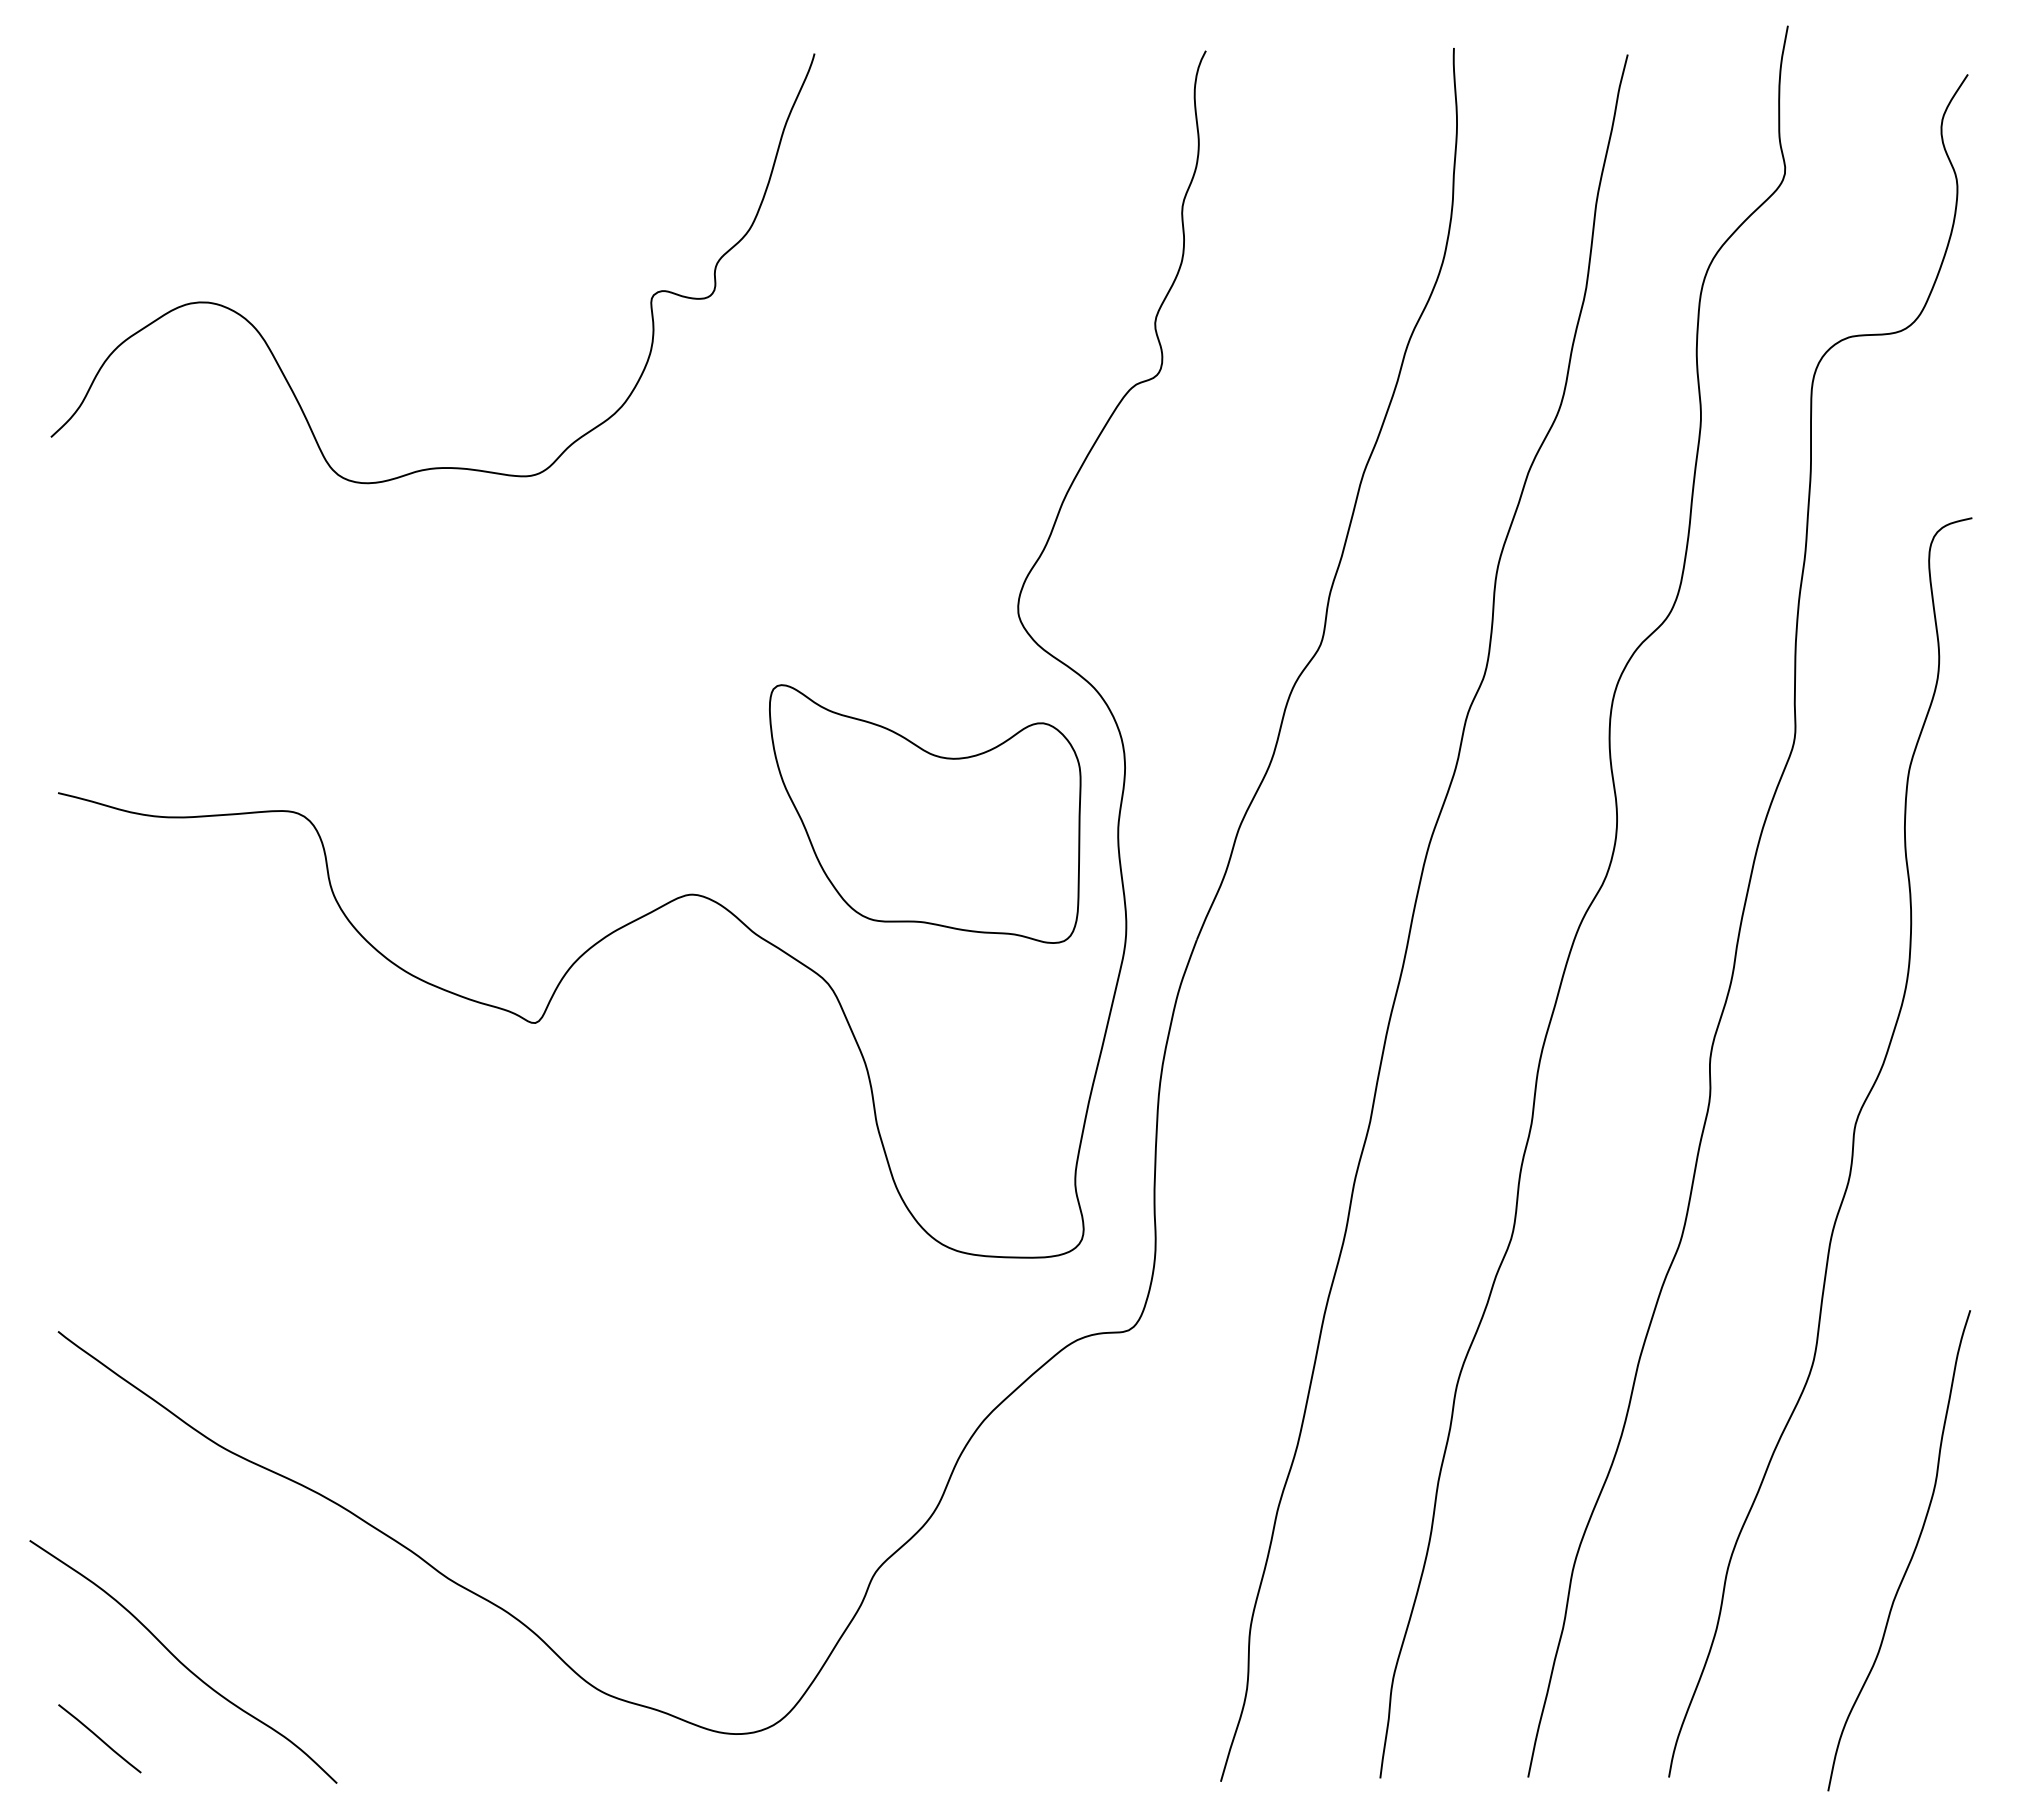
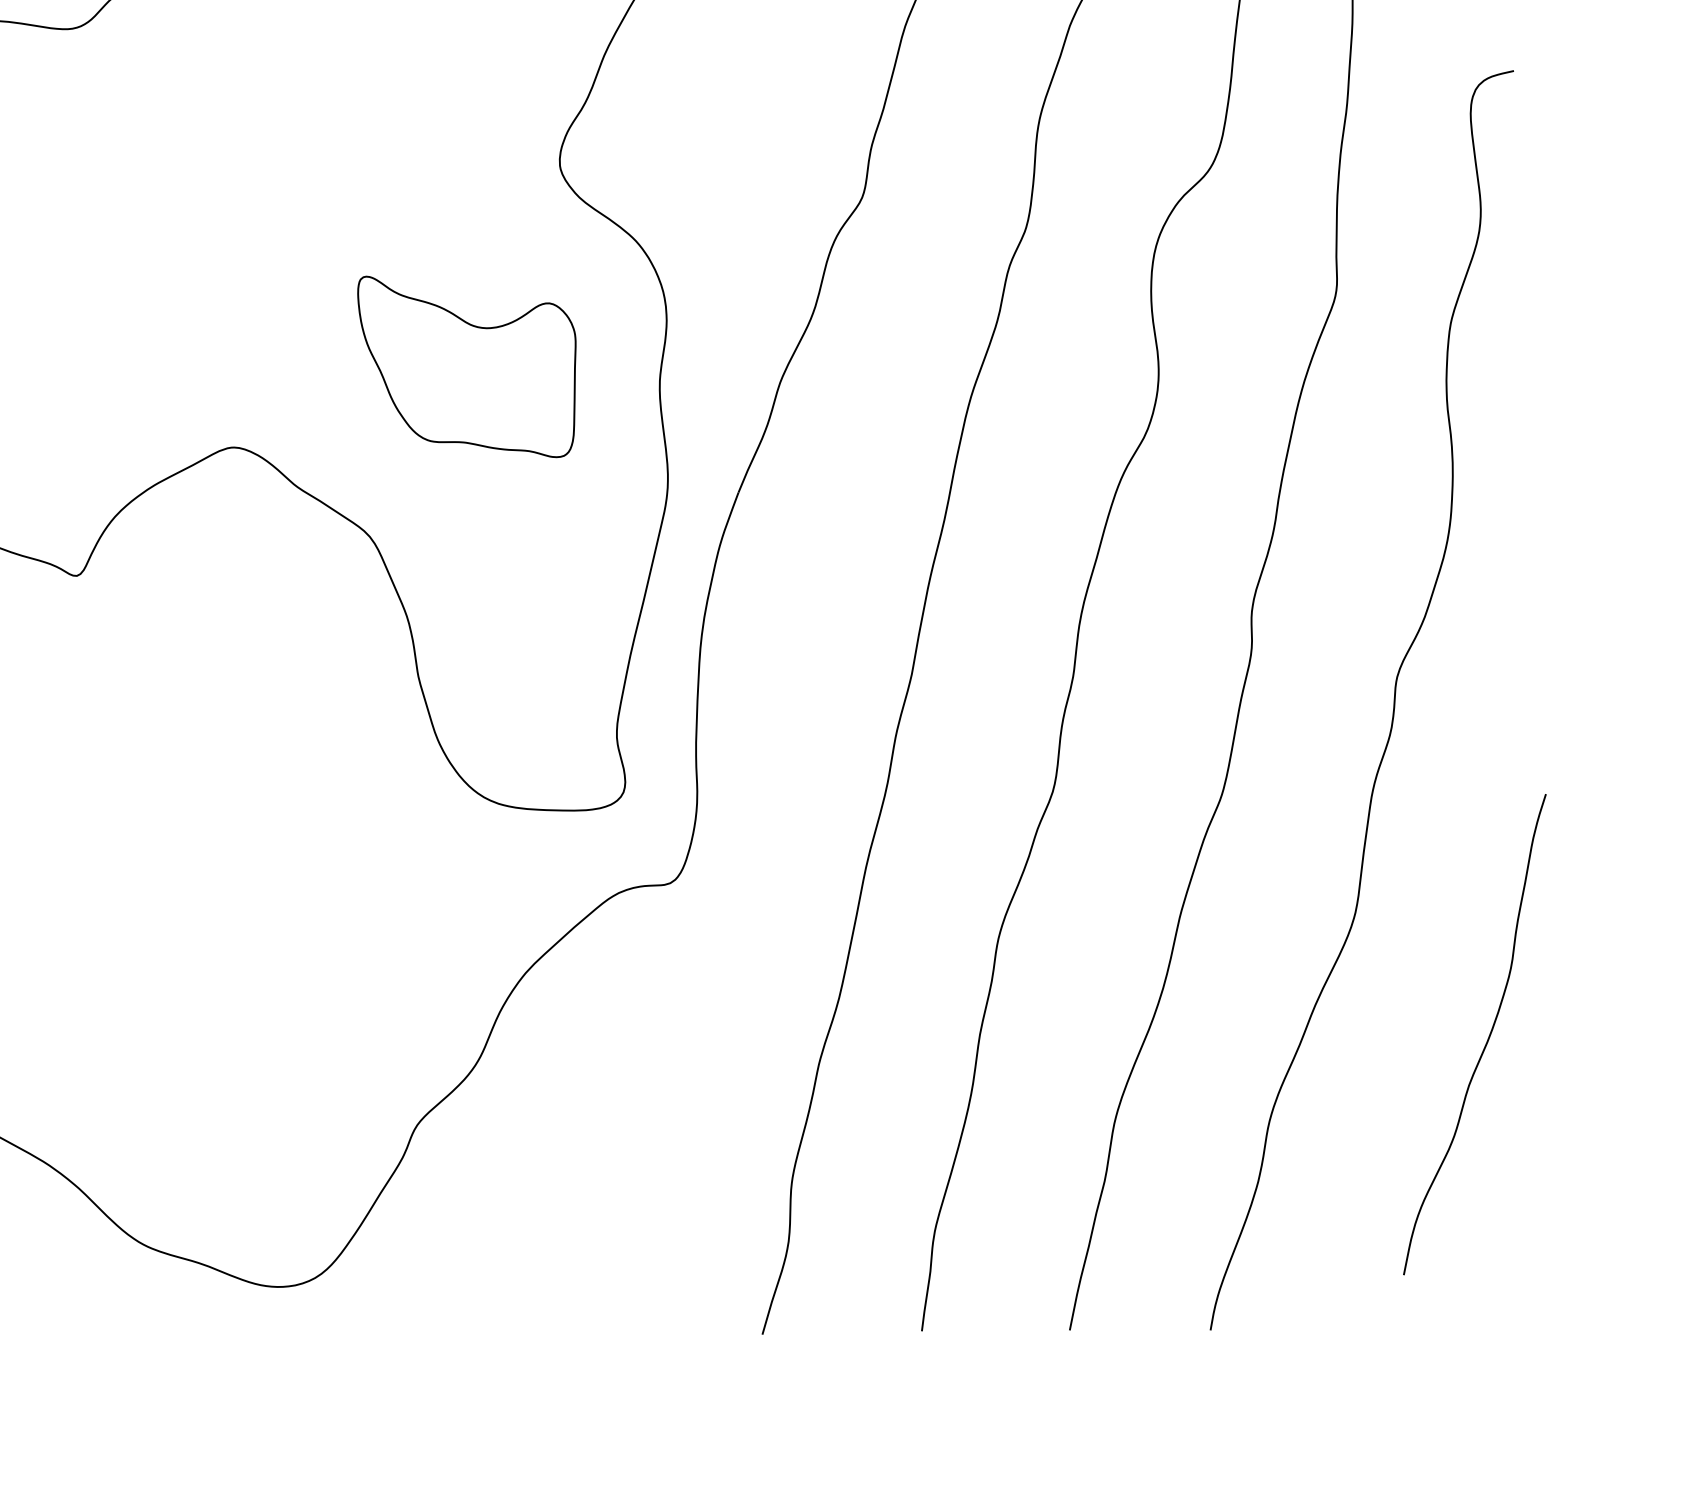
part: (925, 813) -> (467, 366), size x0.7
curve: (1911, 1555) -> (1487, 1039), moved

